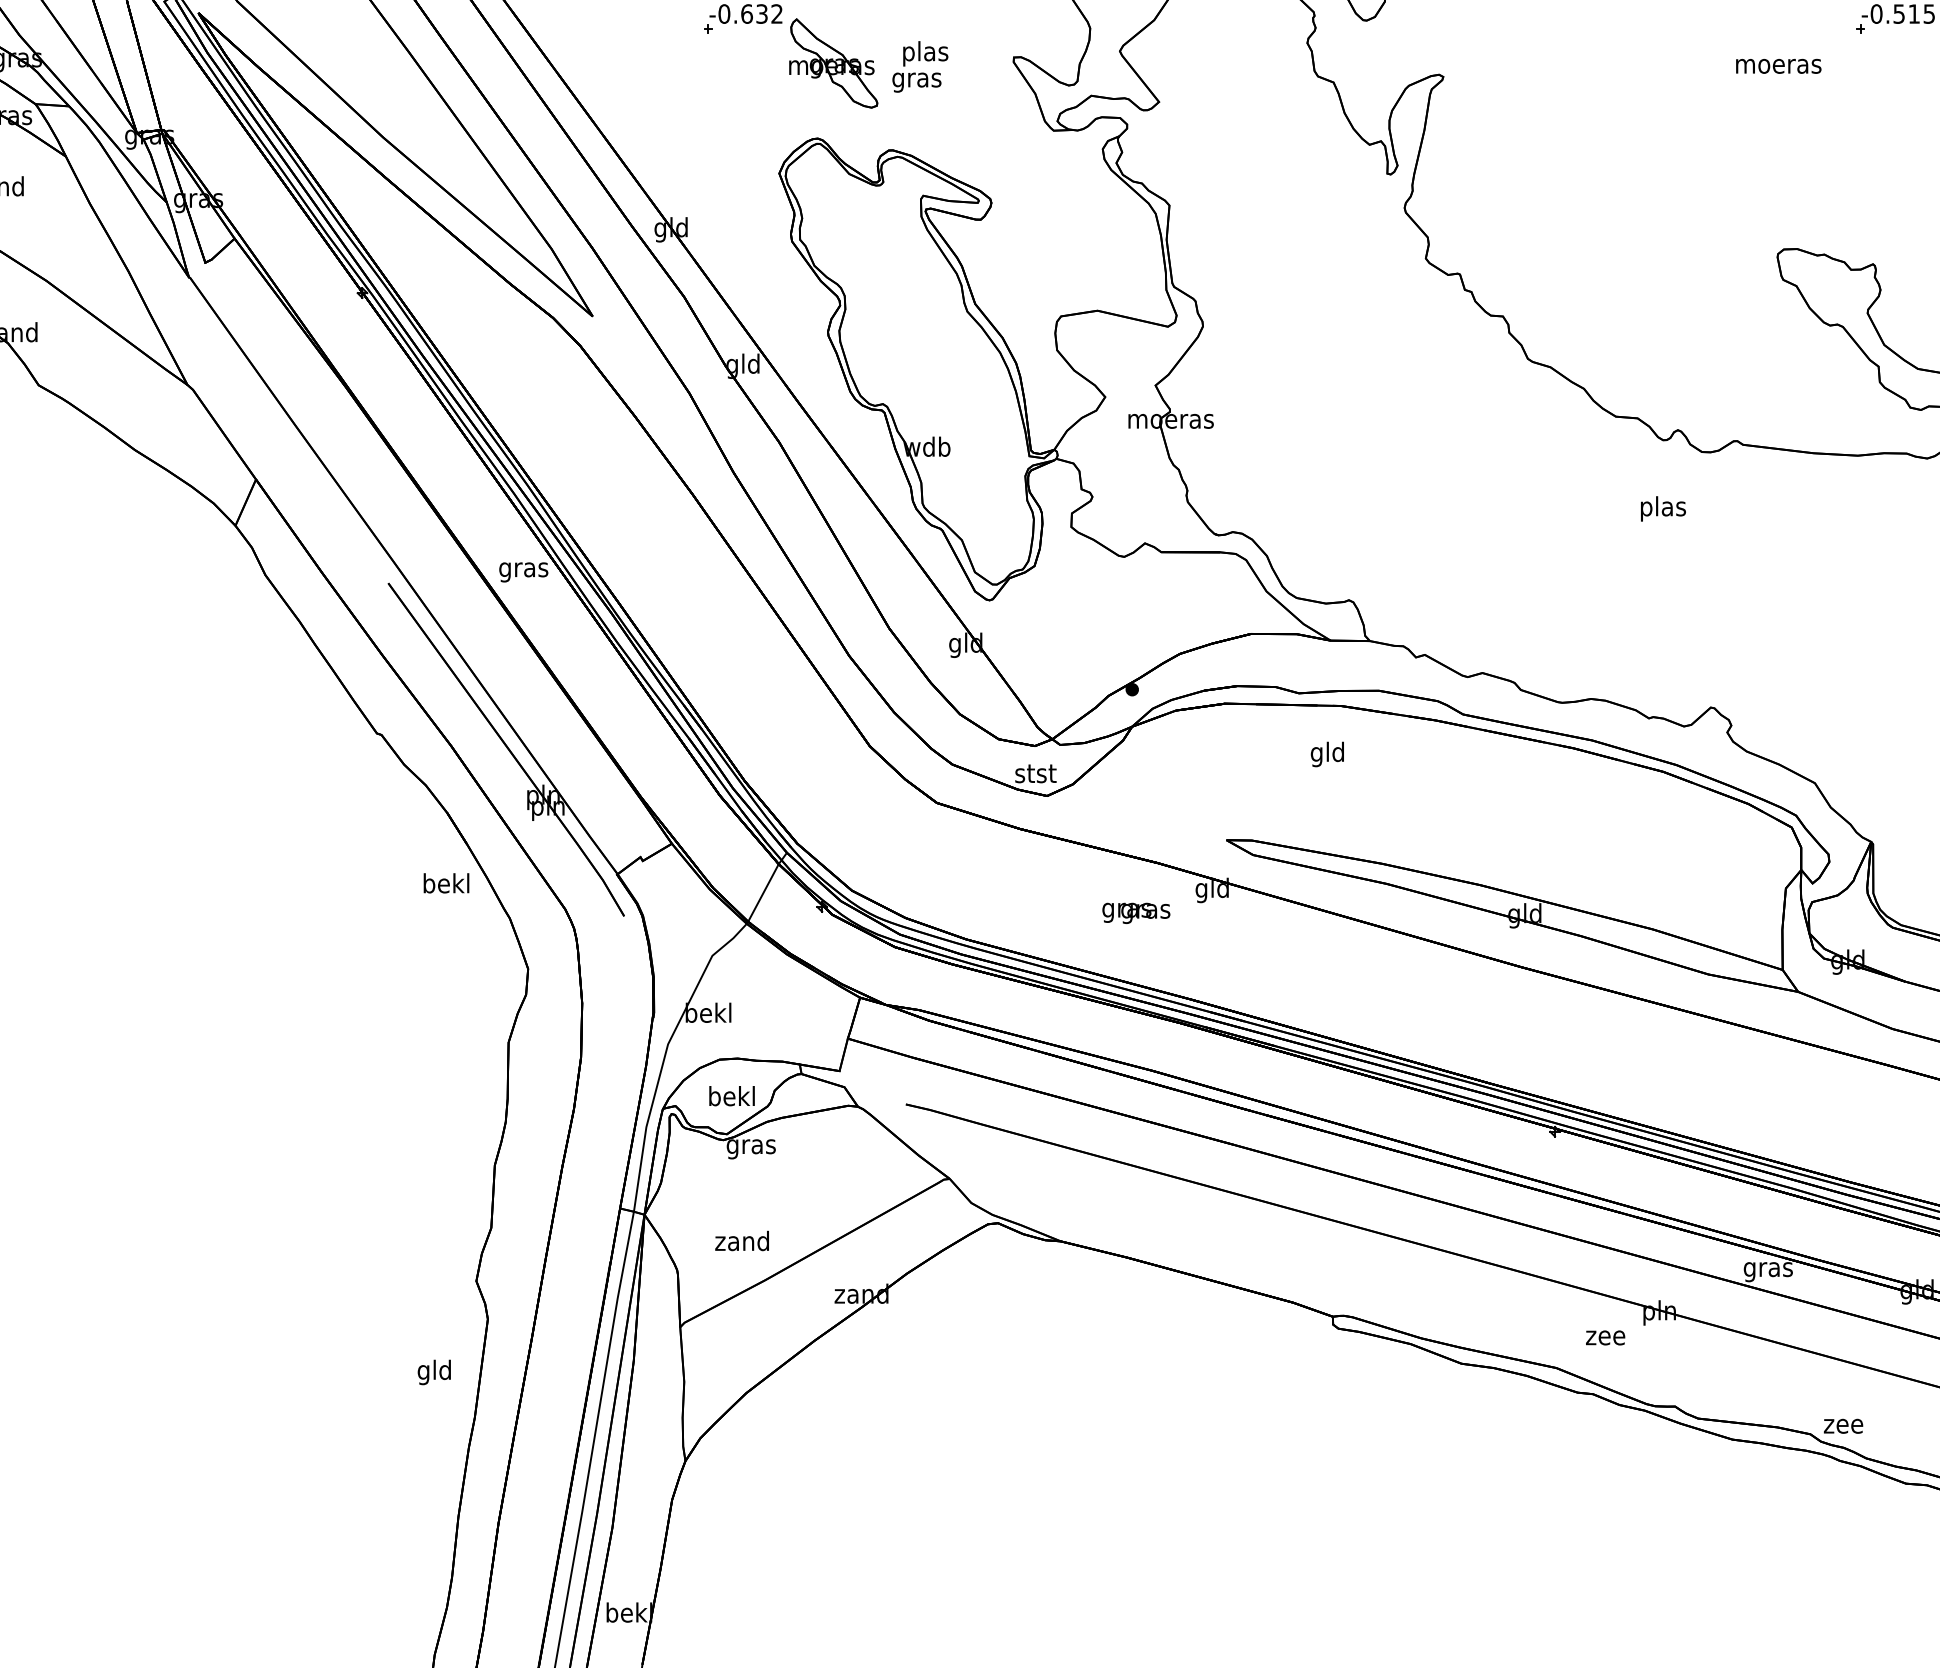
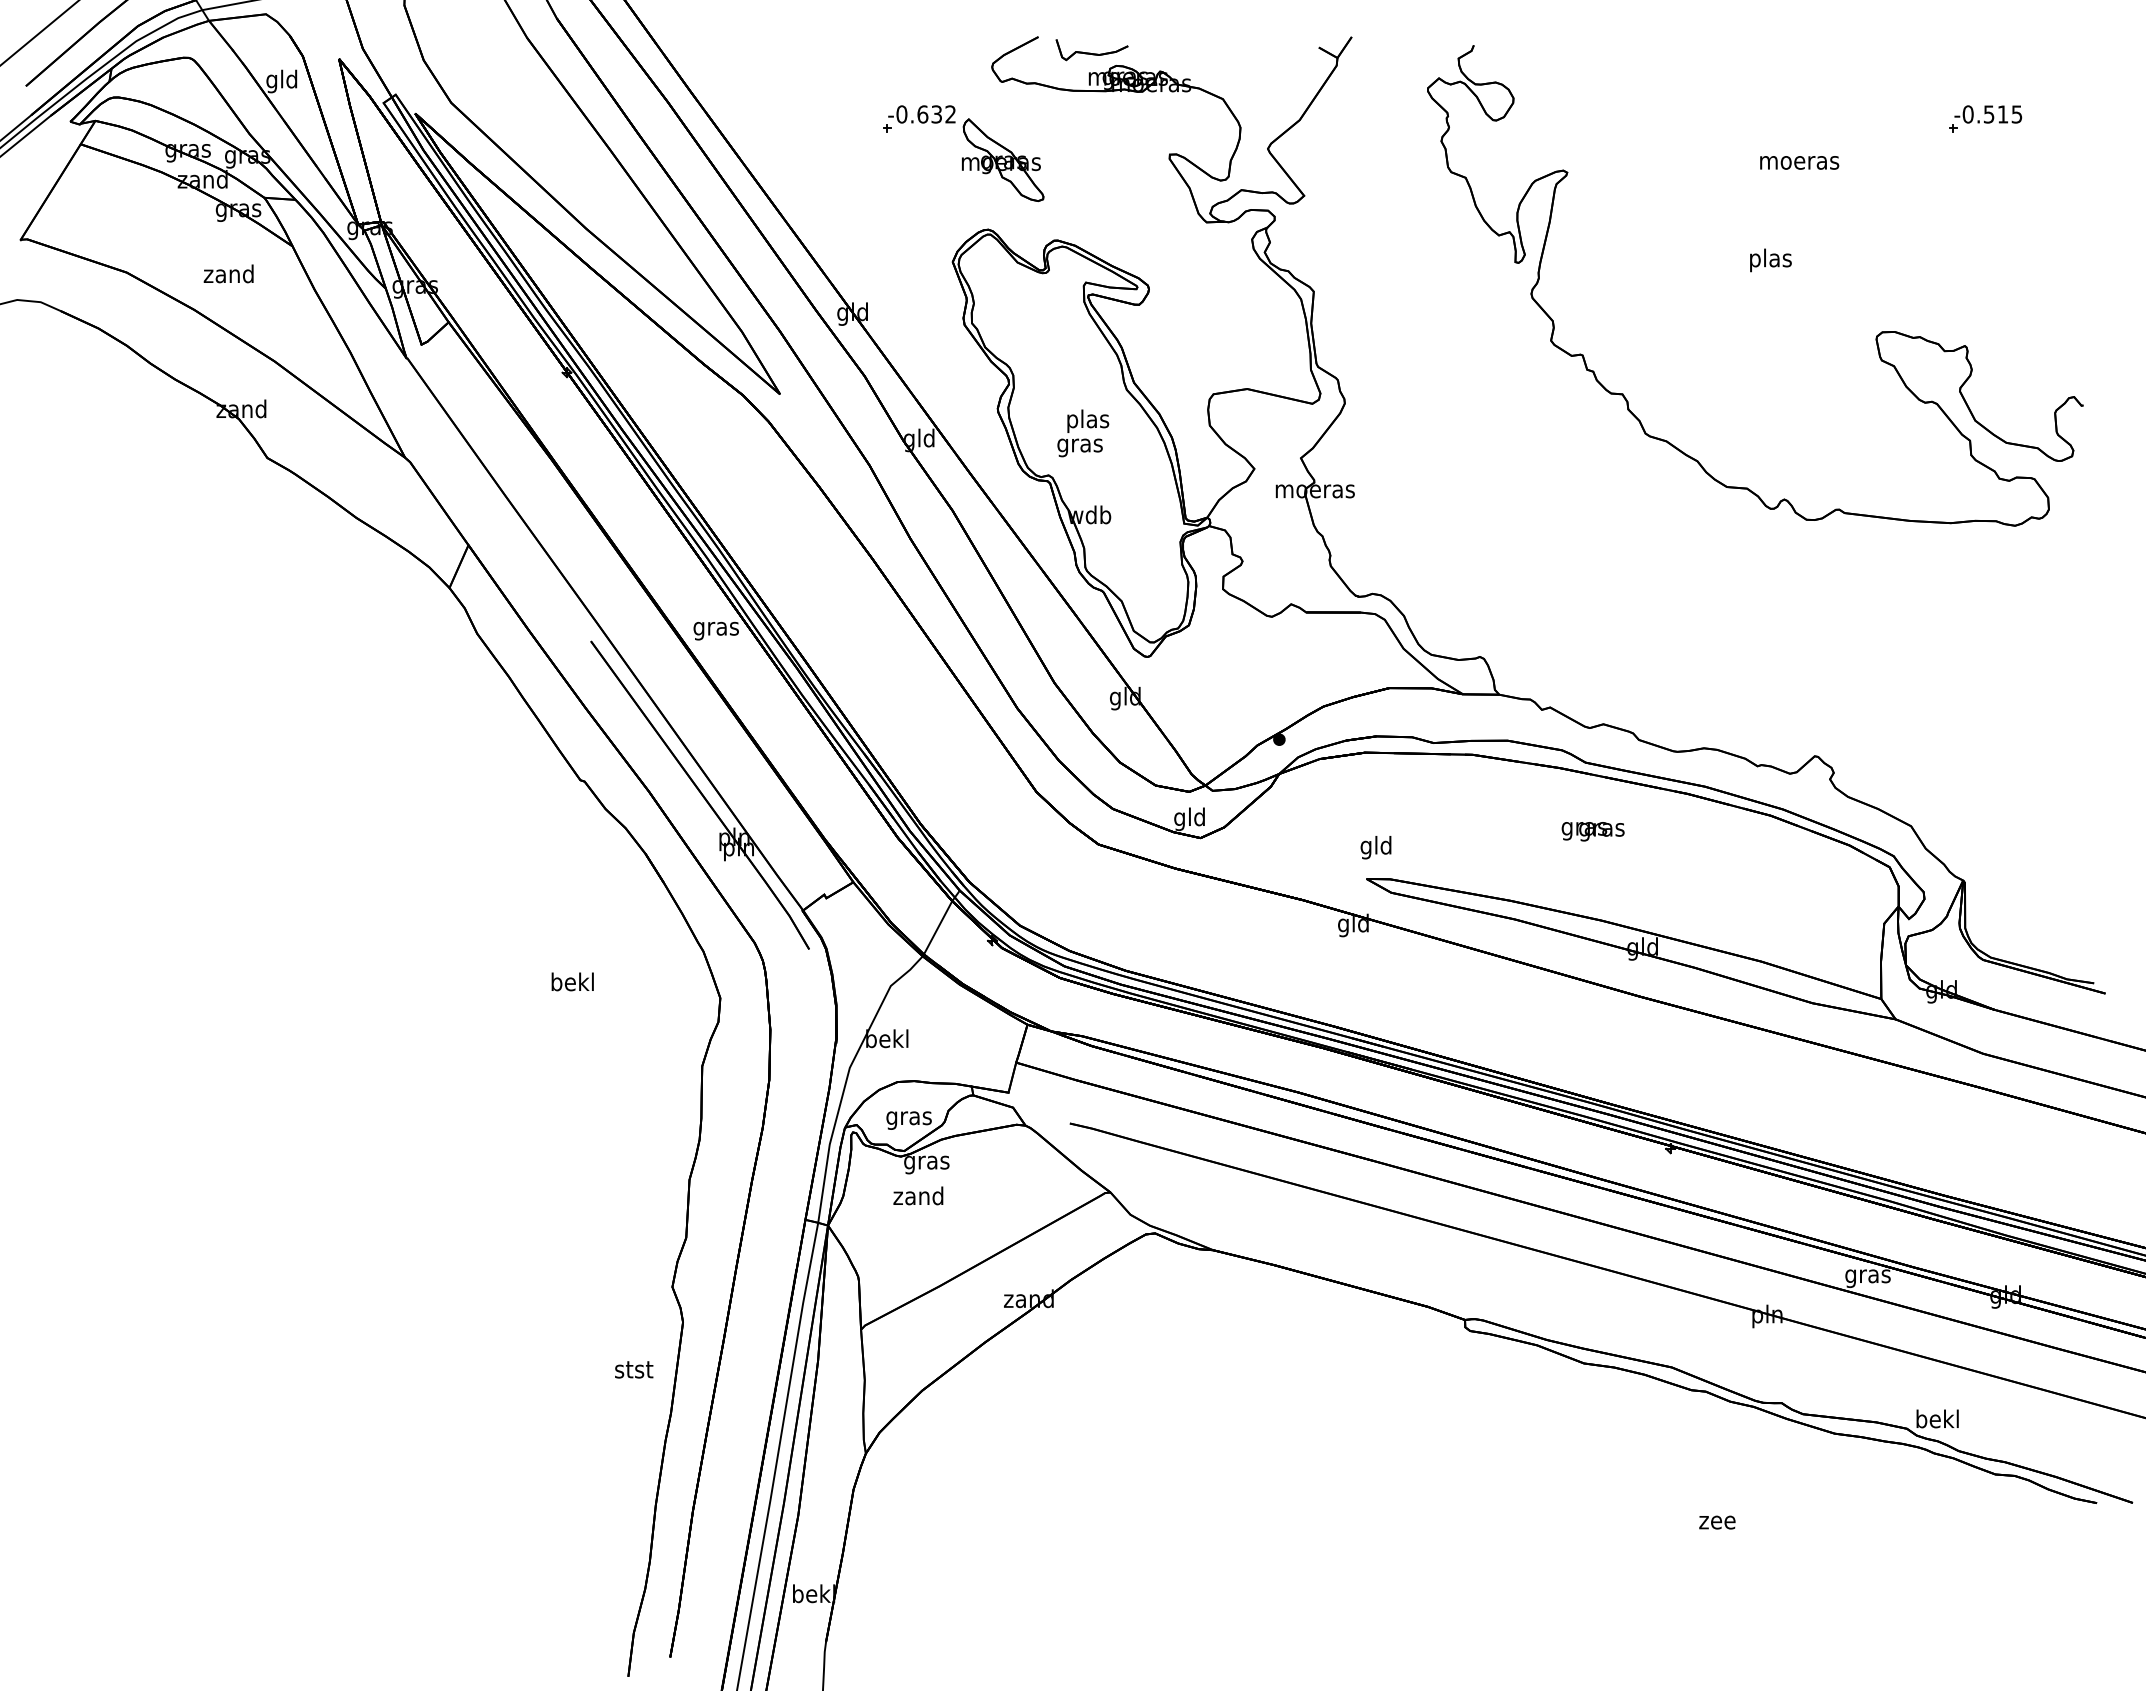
text: (1778, 65) -> (1799, 162), moved
text: (920, 67) -> (1083, 433), moved
text: (1662, 509) -> (1770, 260), moved
text: (1326, 754) -> (1375, 847), moved
text: (1036, 774) -> (1190, 818), stst -> gld
text: (446, 882) -> (572, 981), moved
text: (1135, 913) -> (1592, 831), moved
text: (731, 1097) -> (908, 1117), bekl -> gras
text: (742, 1240) -> (918, 1195), moved
text: (1605, 1337) -> (1717, 1522), moved
text: (435, 1372) -> (634, 1371), gld -> stst
text: (1843, 1423) -> (1937, 1418), zee -> bekl

